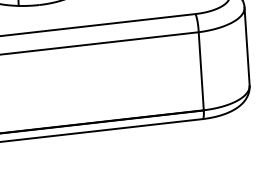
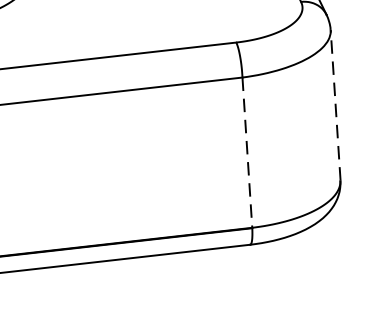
line: (247, 46) -> (336, 105), solid -> dashed
line: (201, 71) -> (247, 153), solid -> dashed

